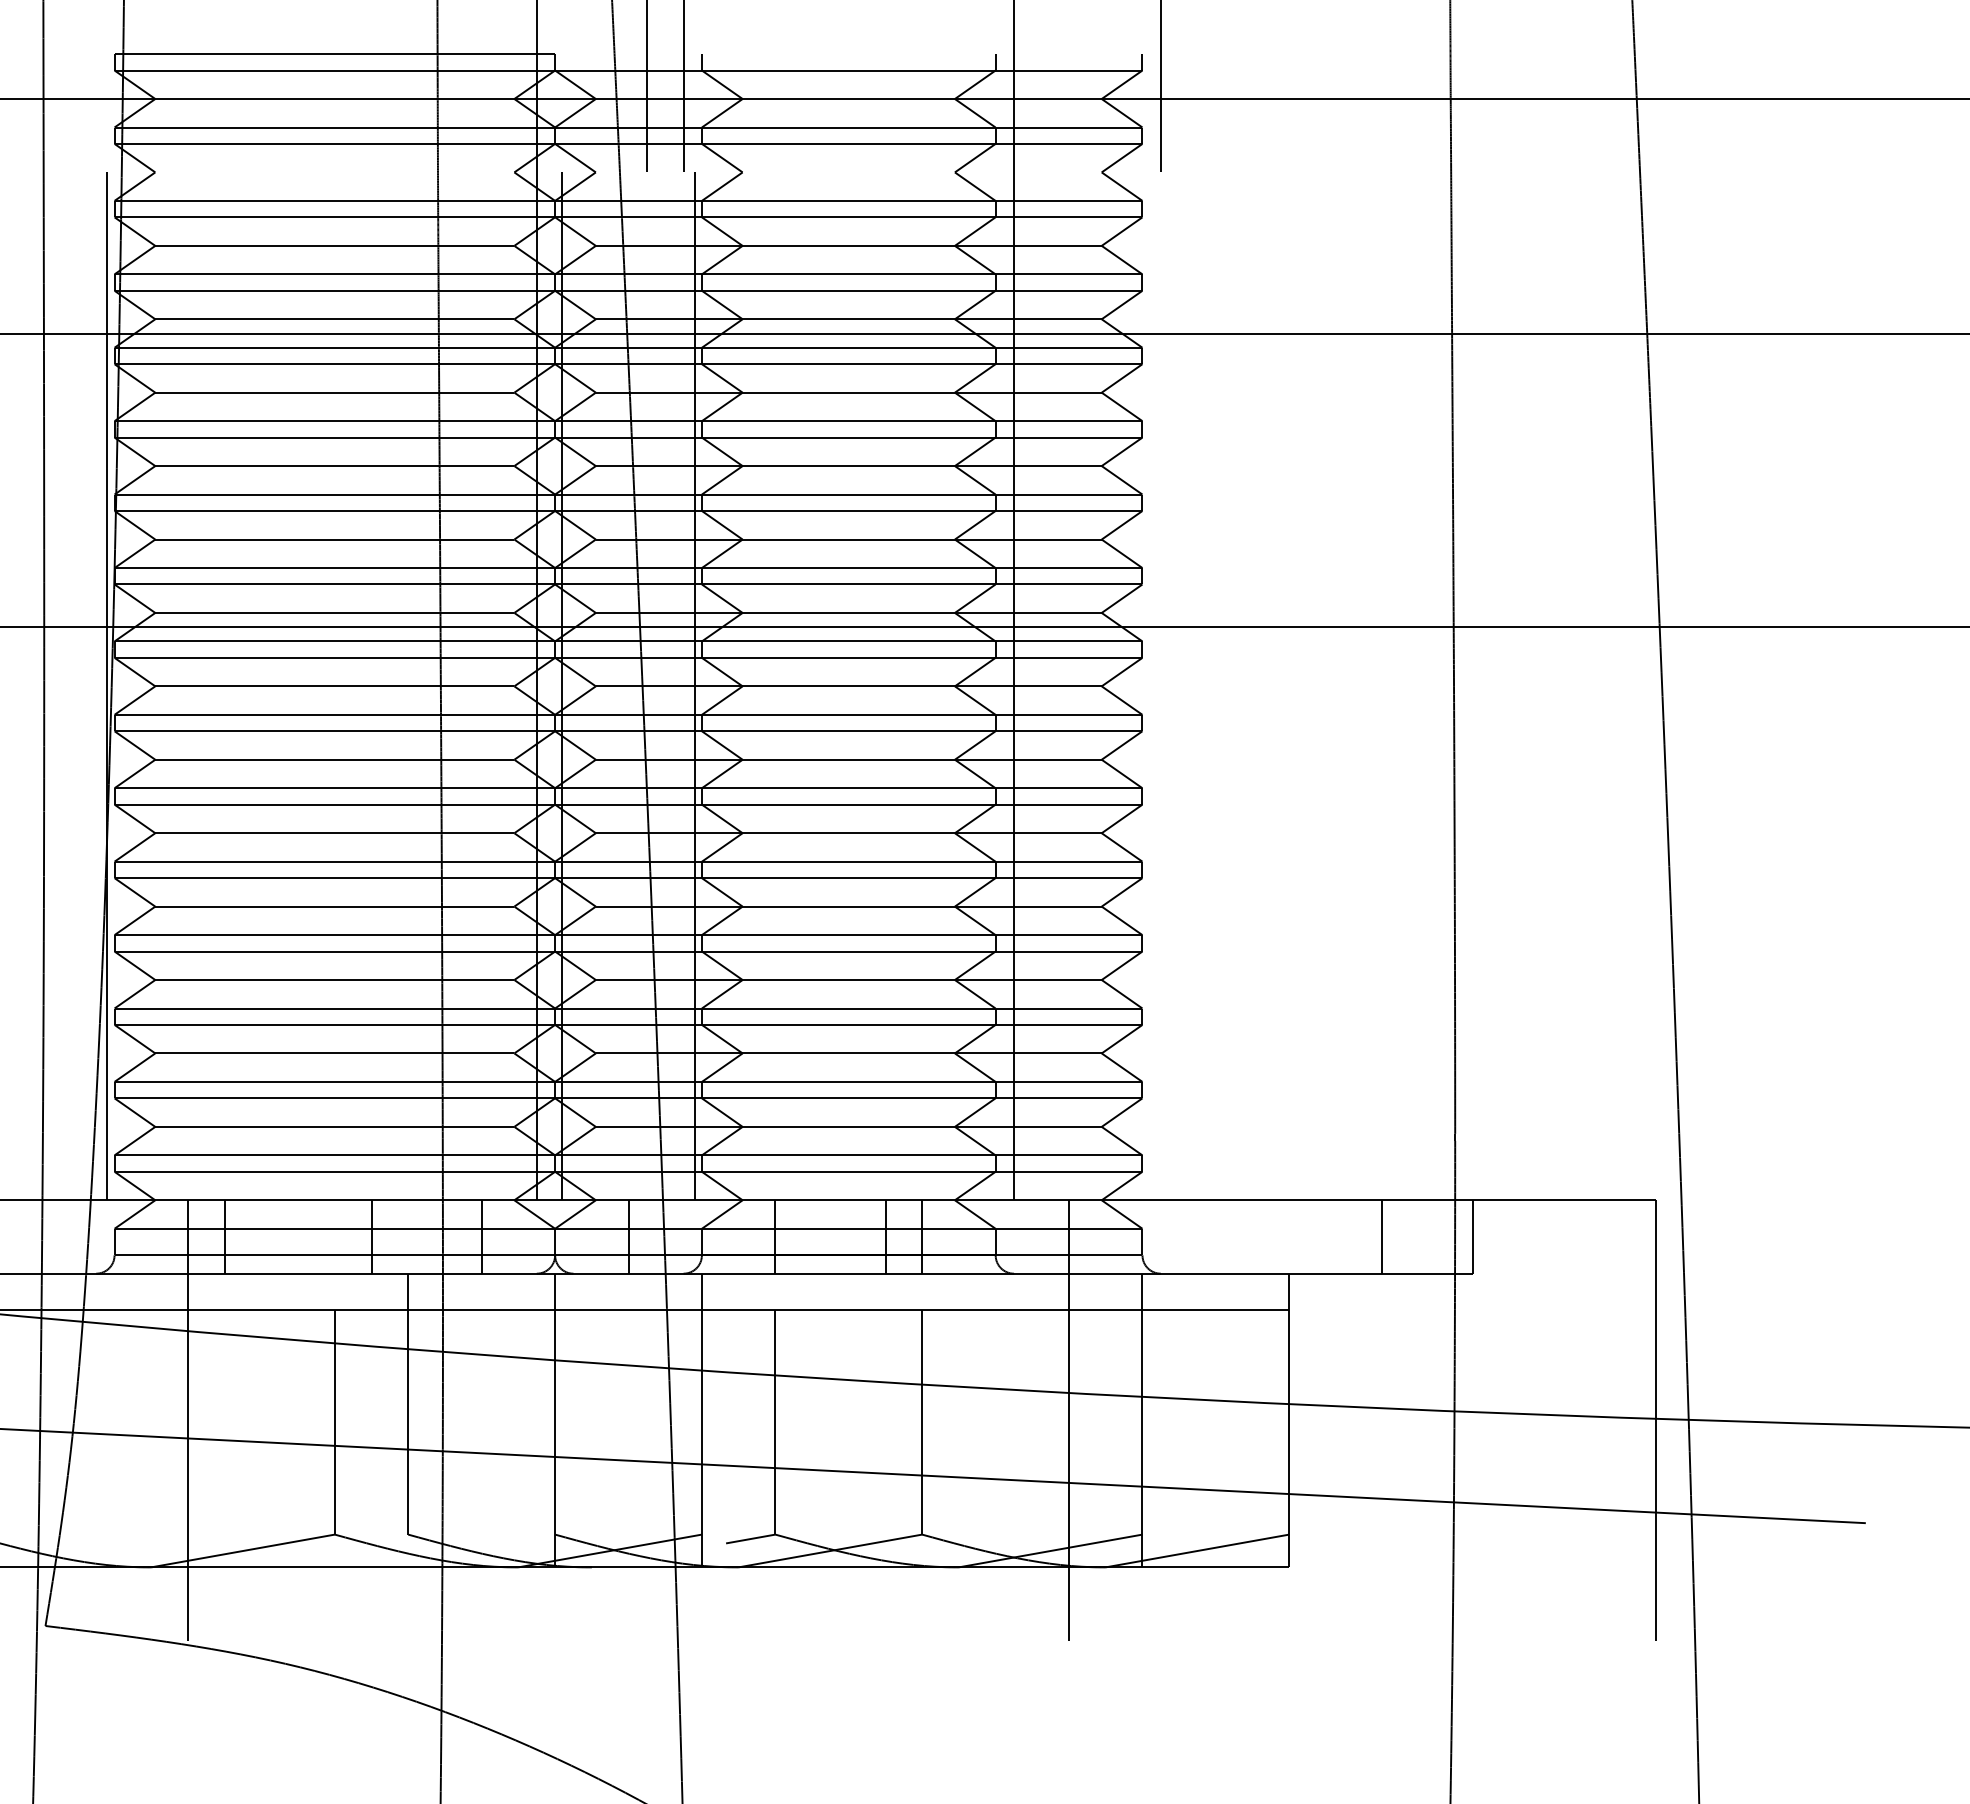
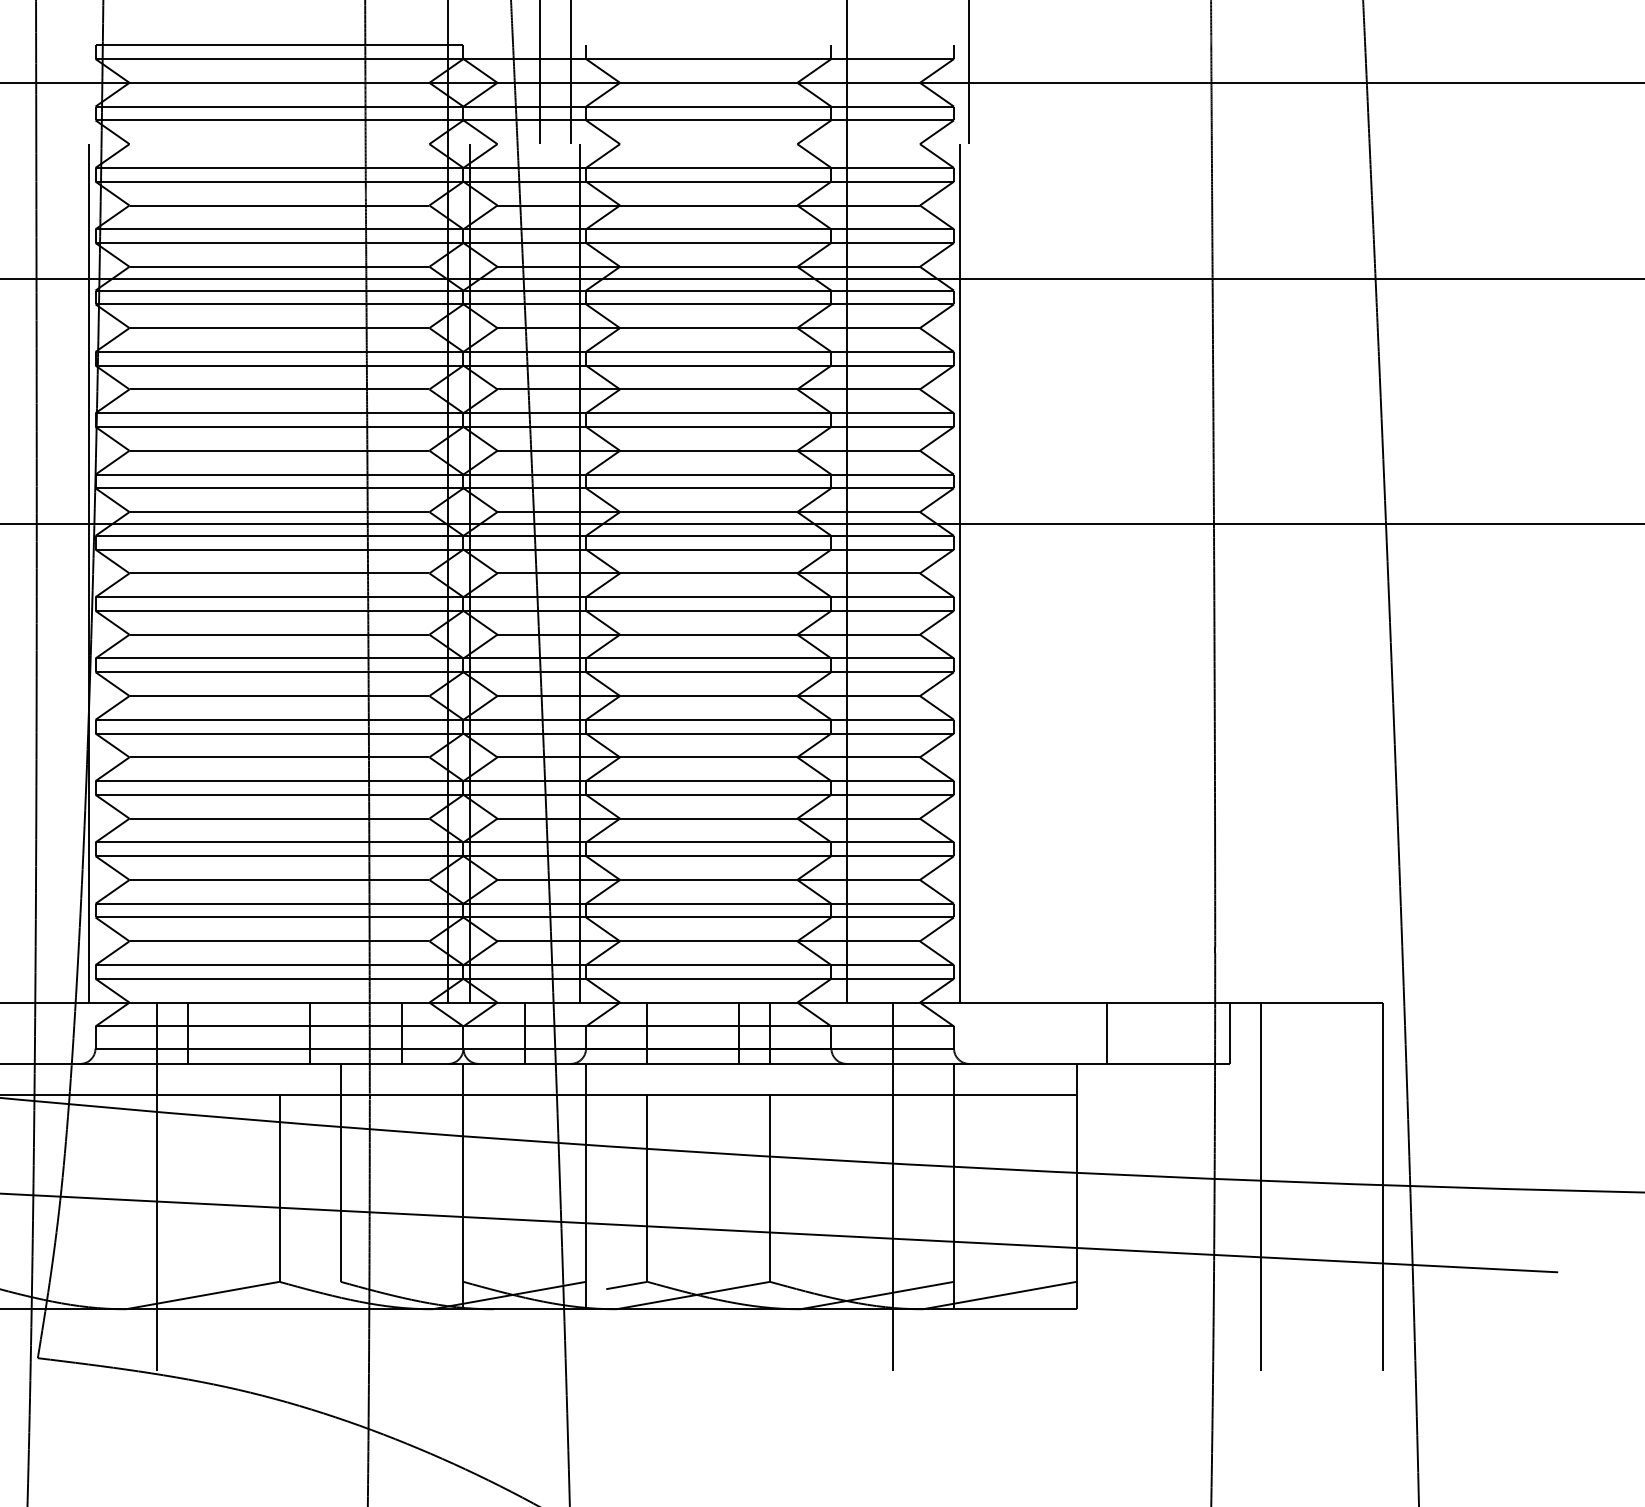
line: (1149, 686) -> (959, 573), added
line: (1382, 1236) -> (1107, 1032), moved
line: (1509, 1420) -> (1260, 1186), added

